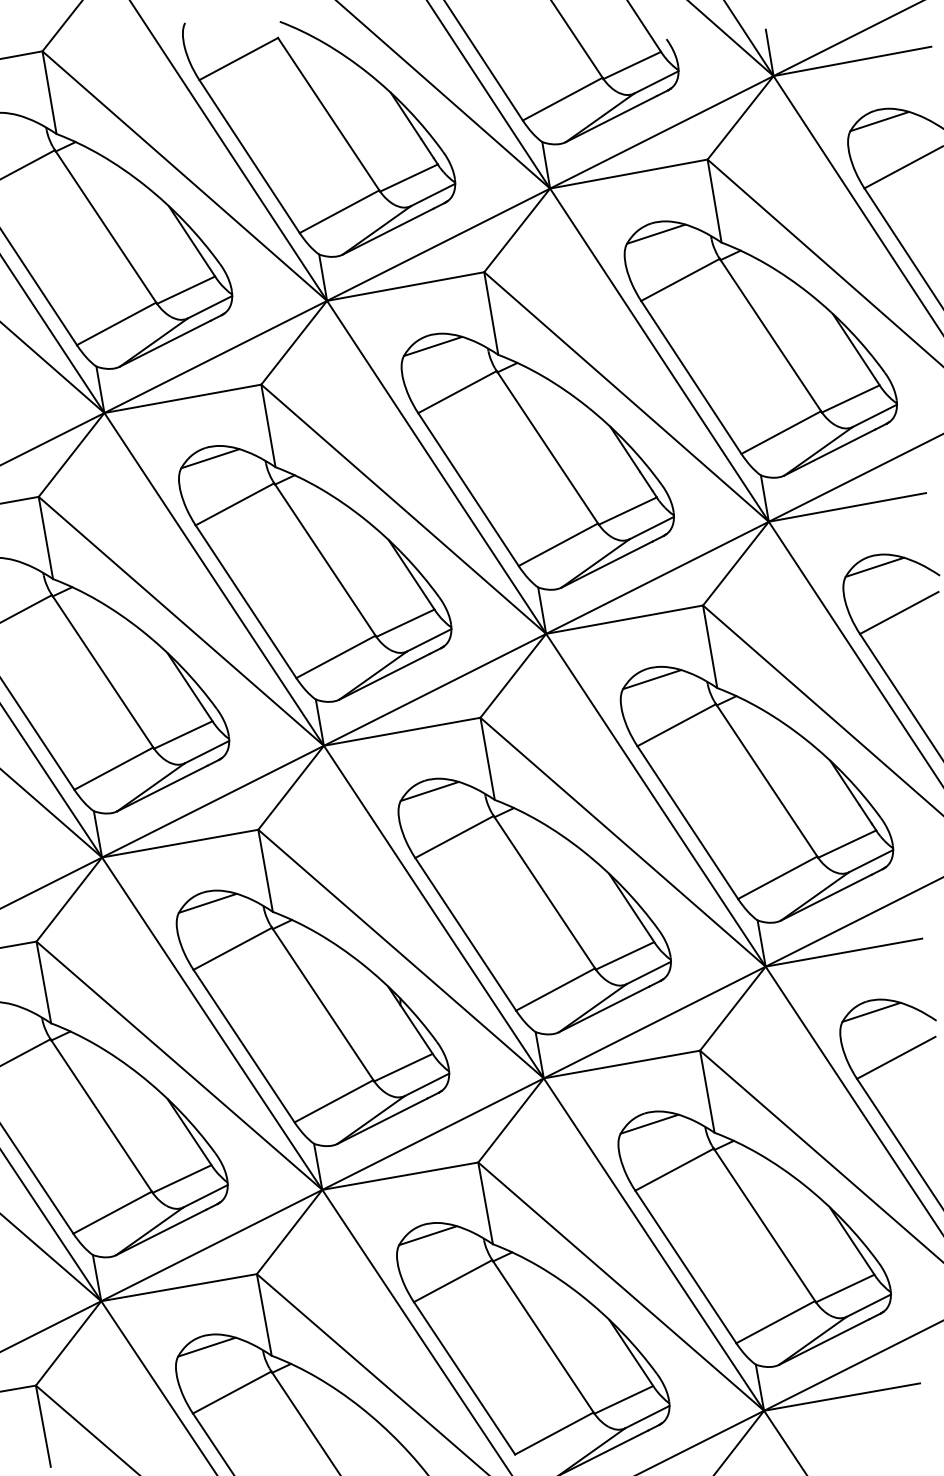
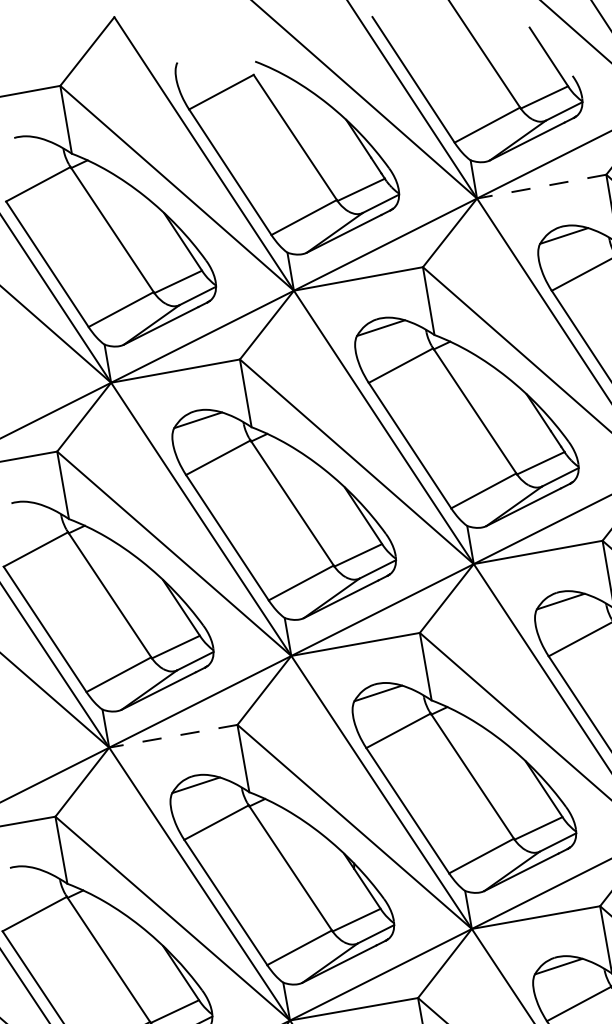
line: (628, 174) -> (541, 186), solid -> dashed
line: (179, 843) -> (172, 736), solid -> dashed

